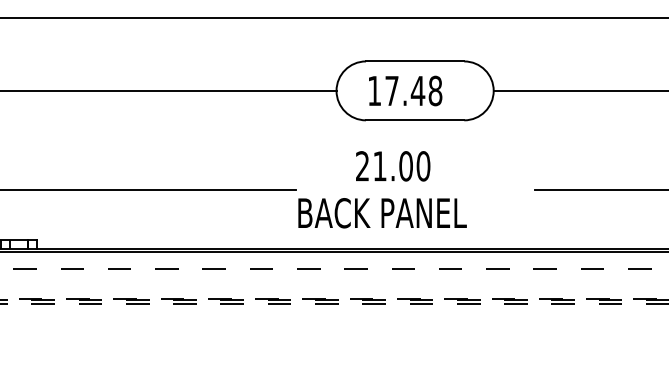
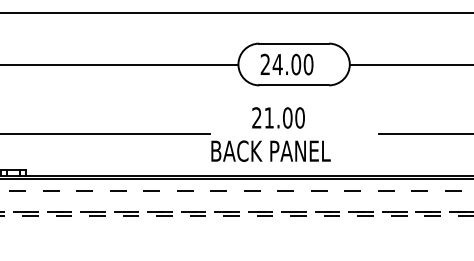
text: (405, 90) -> (287, 64), 17.48 -> 24.00

